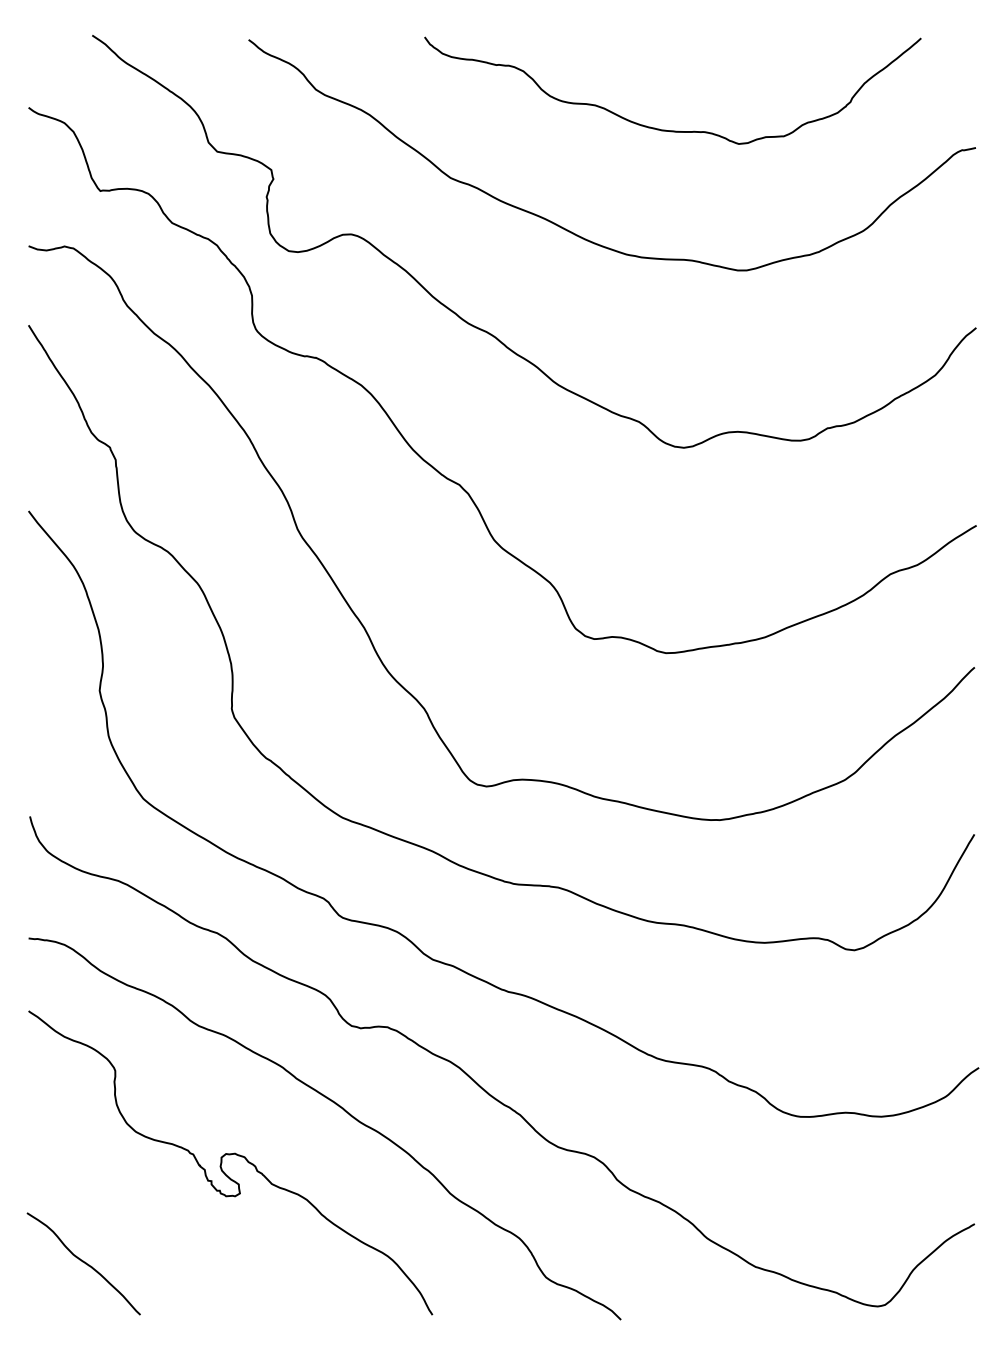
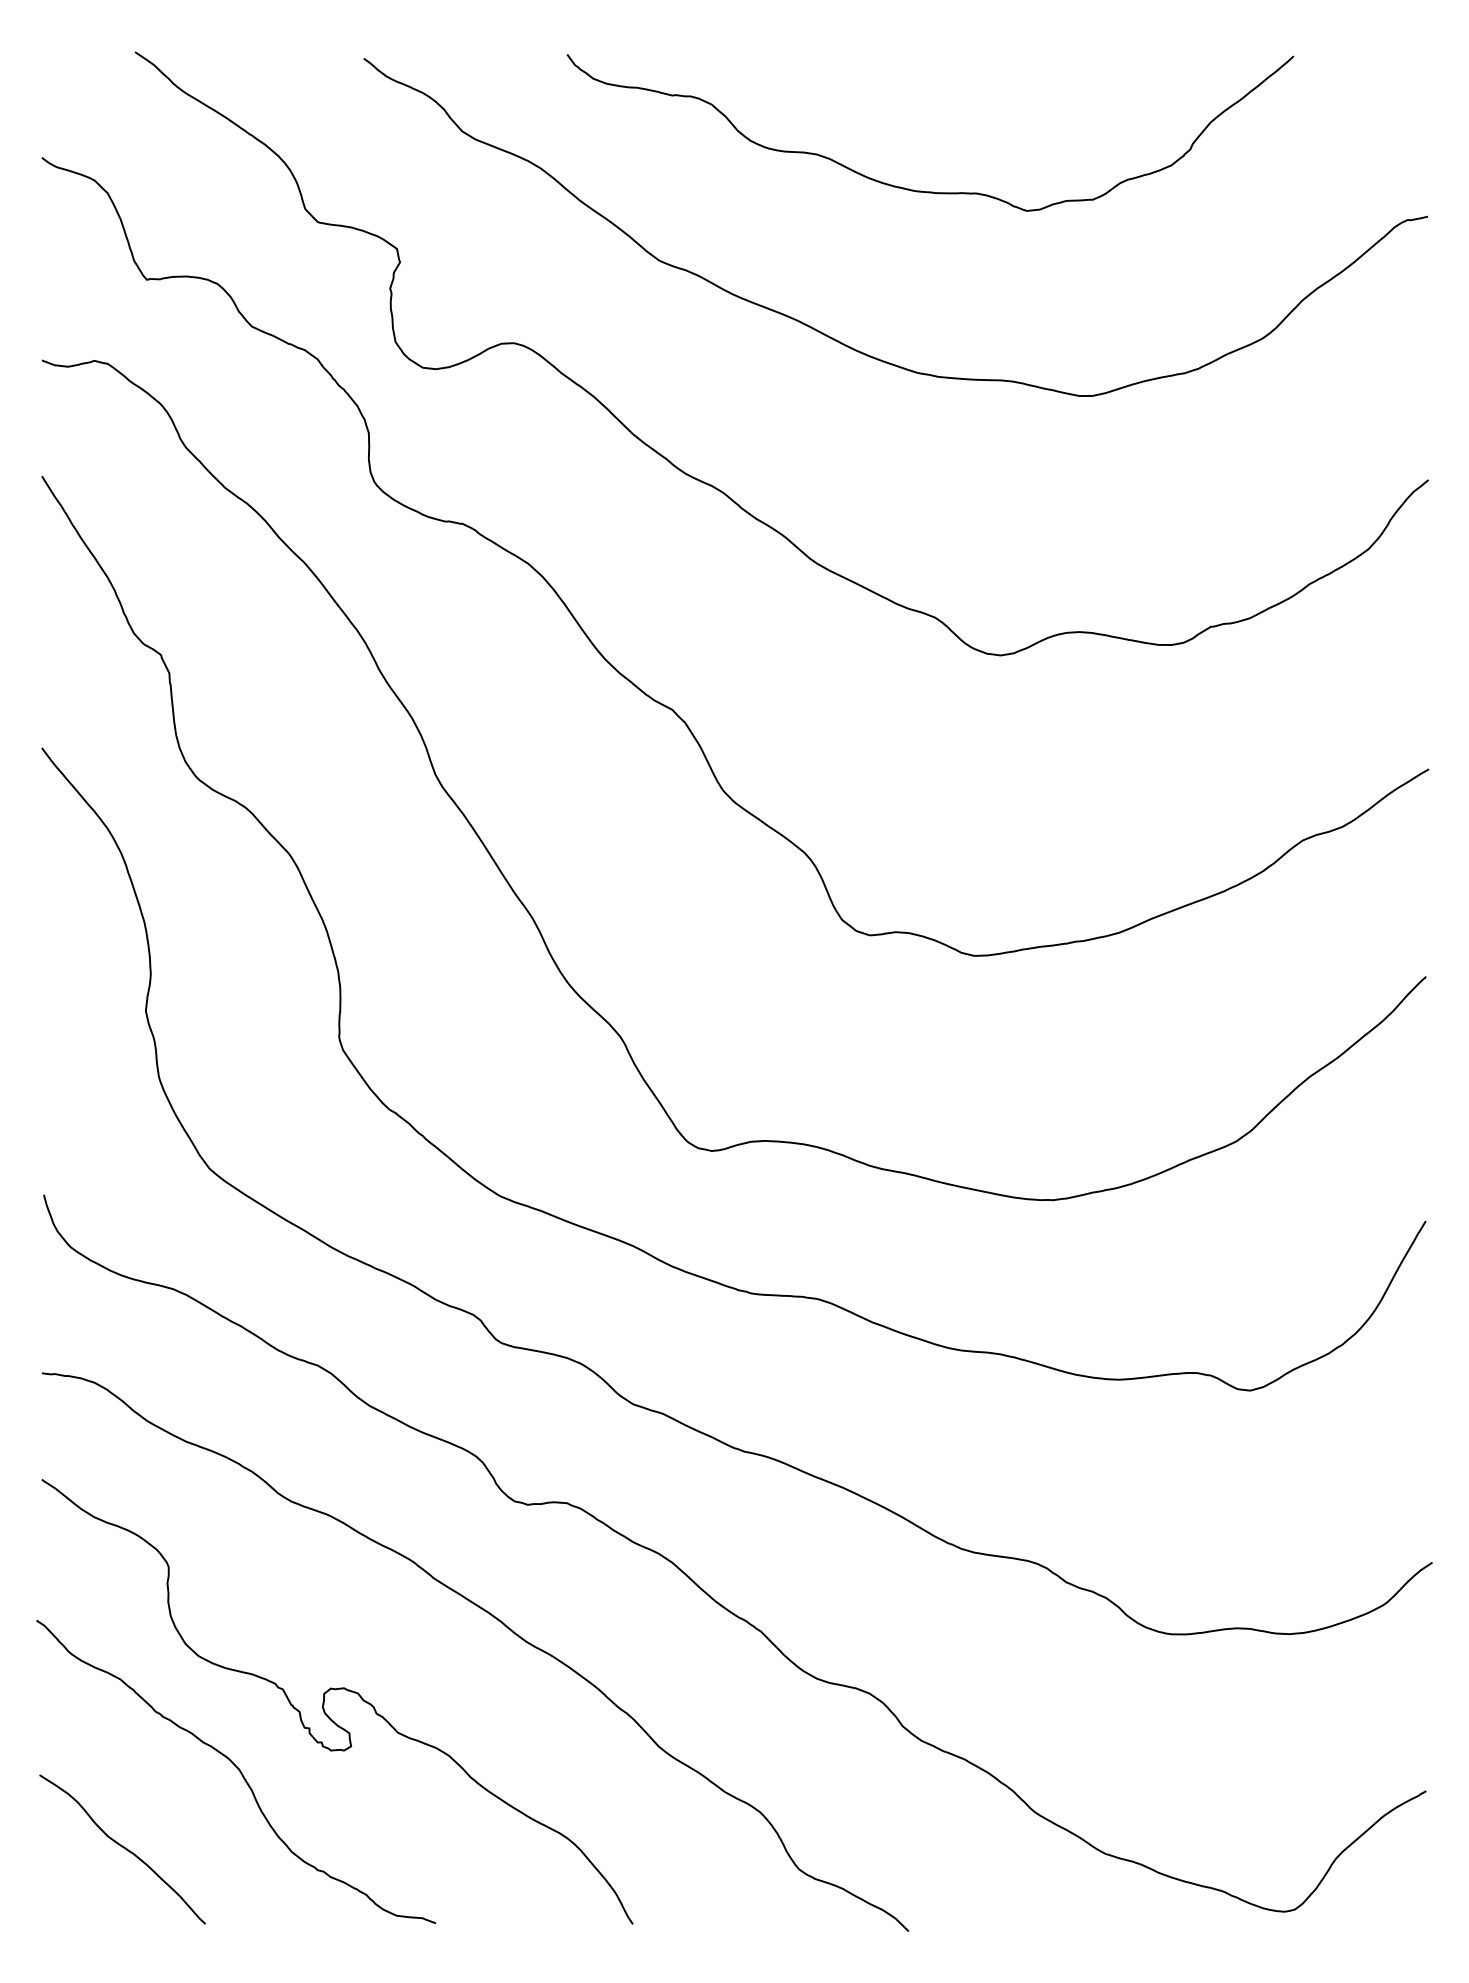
curve: (665, 129) -> (919, 189), moved
curve: (161, 1208) -> (236, 1768), added

